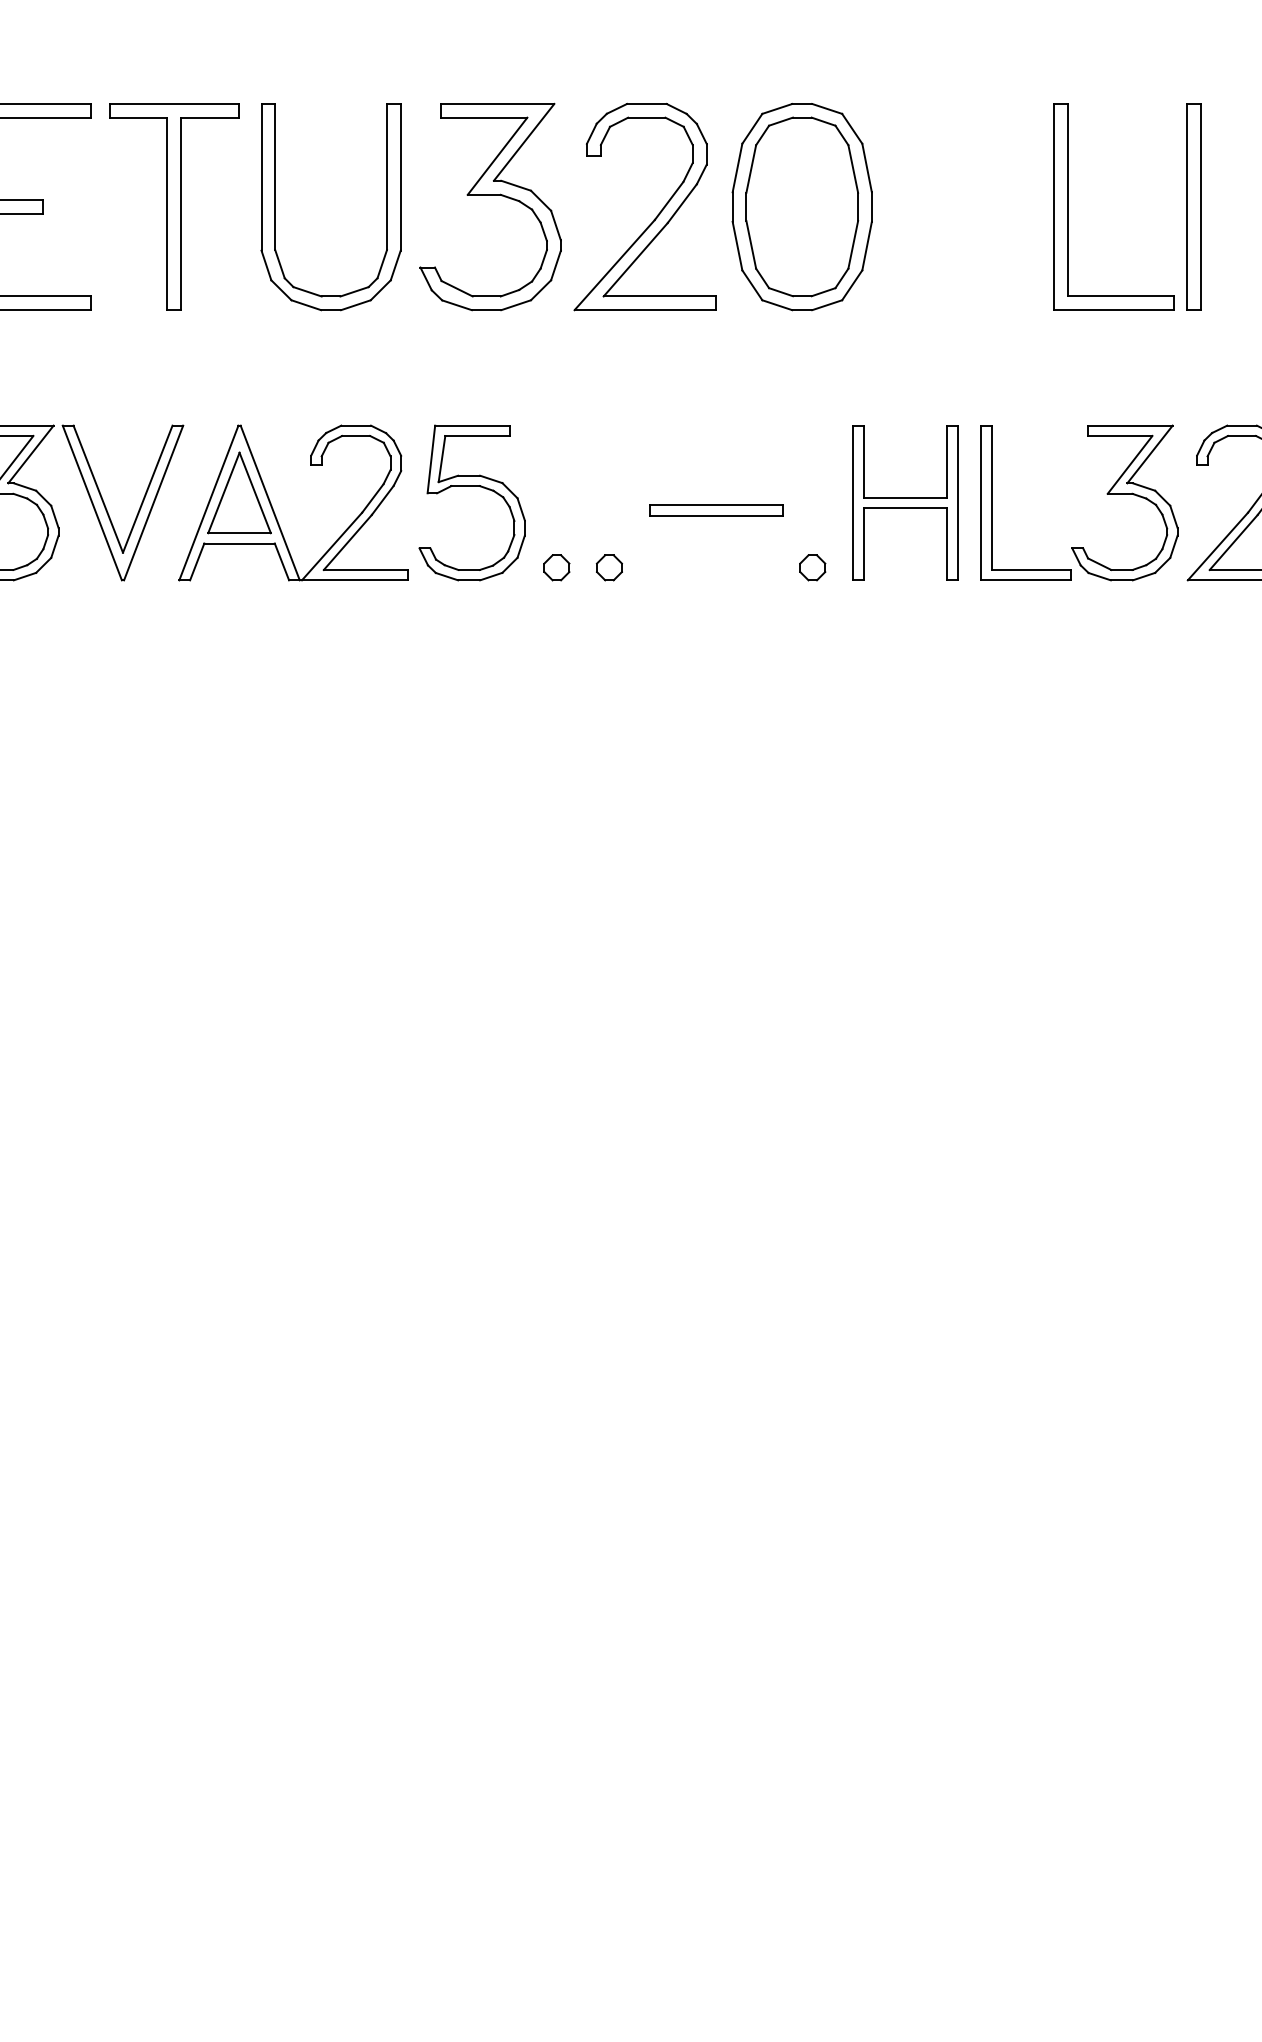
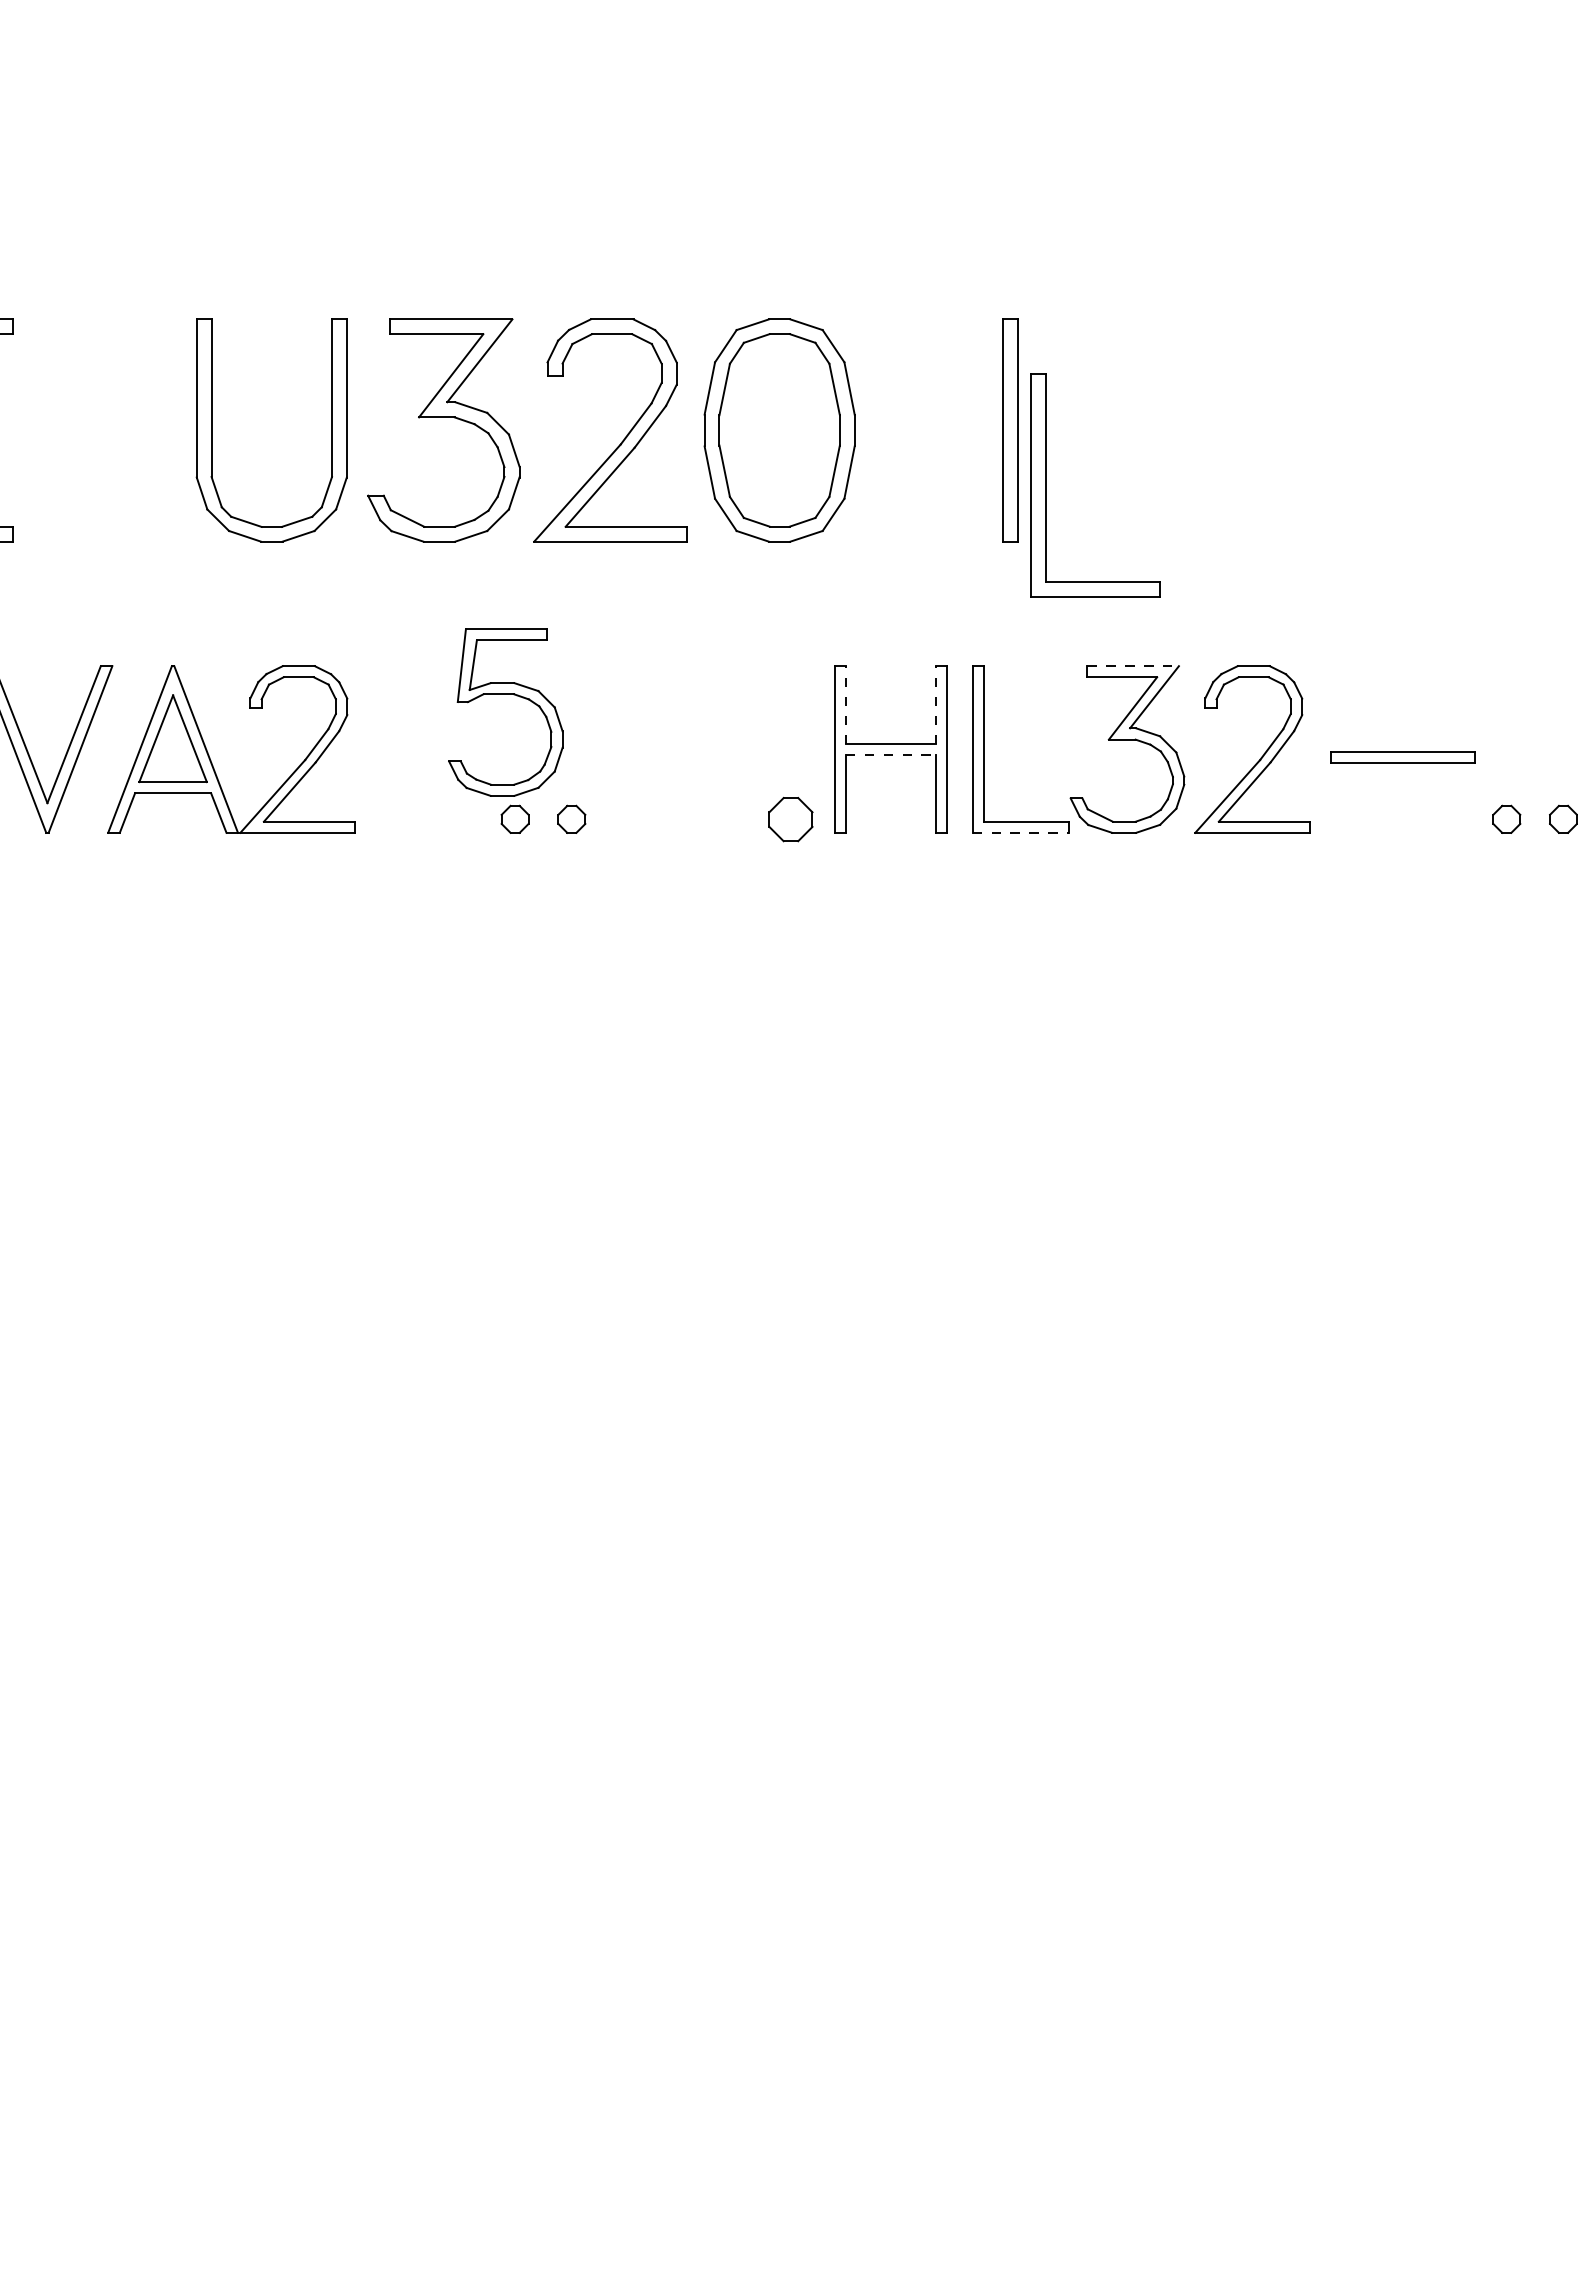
part: (174, 207) -> (102, 430), removed
part: (1068, 207) -> (1046, 485), moved
part: (1193, 207) -> (1010, 430), moved
line: (1130, 425) -> (1133, 666), solid -> dashed
line: (863, 462) -> (845, 705), solid -> dashed
line: (947, 462) -> (936, 705), solid -> dashed
part: (471, 486) -> (505, 694), moved
line: (906, 508) -> (891, 755), solid -> dashed
part: (715, 510) -> (686, 757), removed
part: (812, 566) -> (790, 818), size x1.6
line: (1026, 579) -> (1021, 832), solid -> dashed

